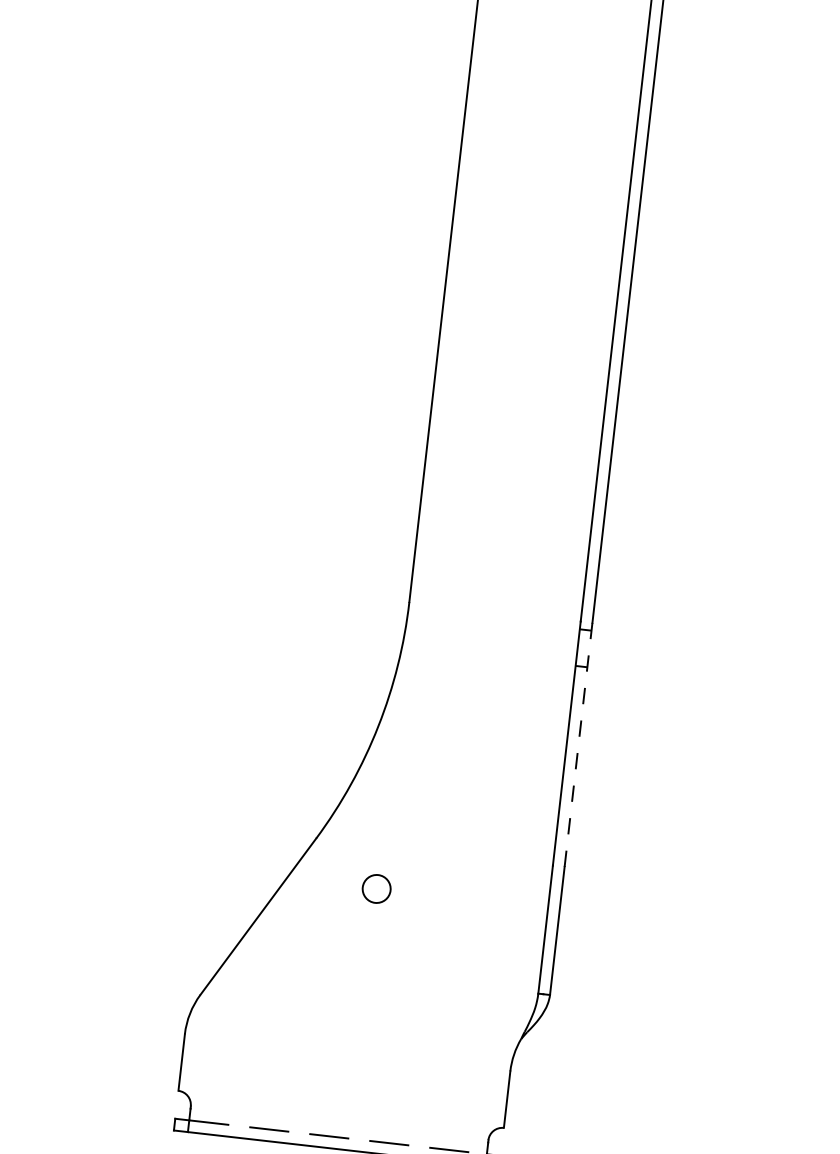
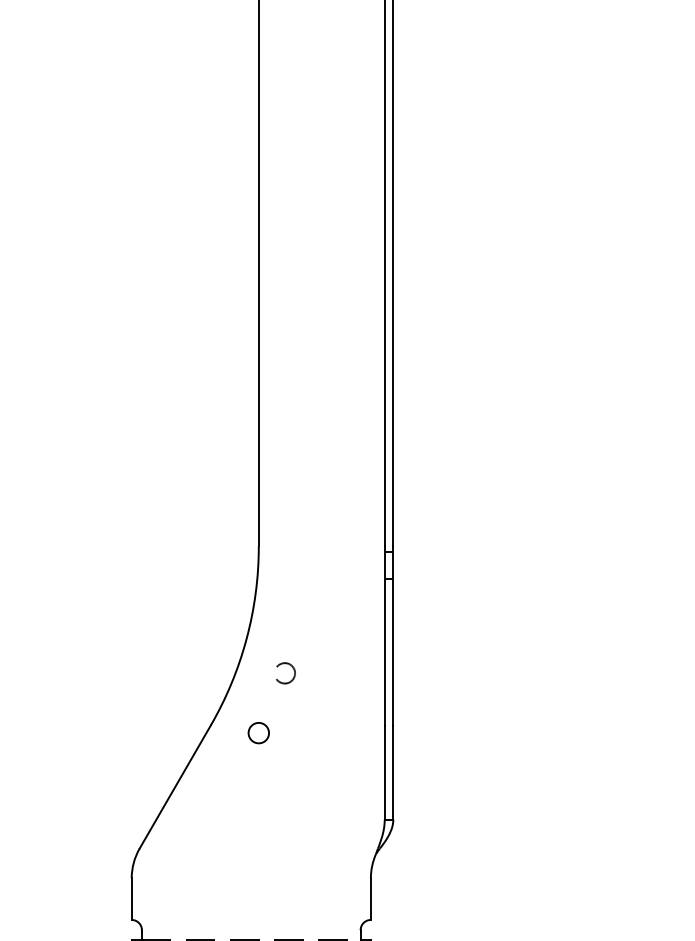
line: (578, 744) -> (393, 635), dashed -> solid
circle: (425, 779) -> (285, 673), added
circle: (376, 889) -> (258, 733), moved

